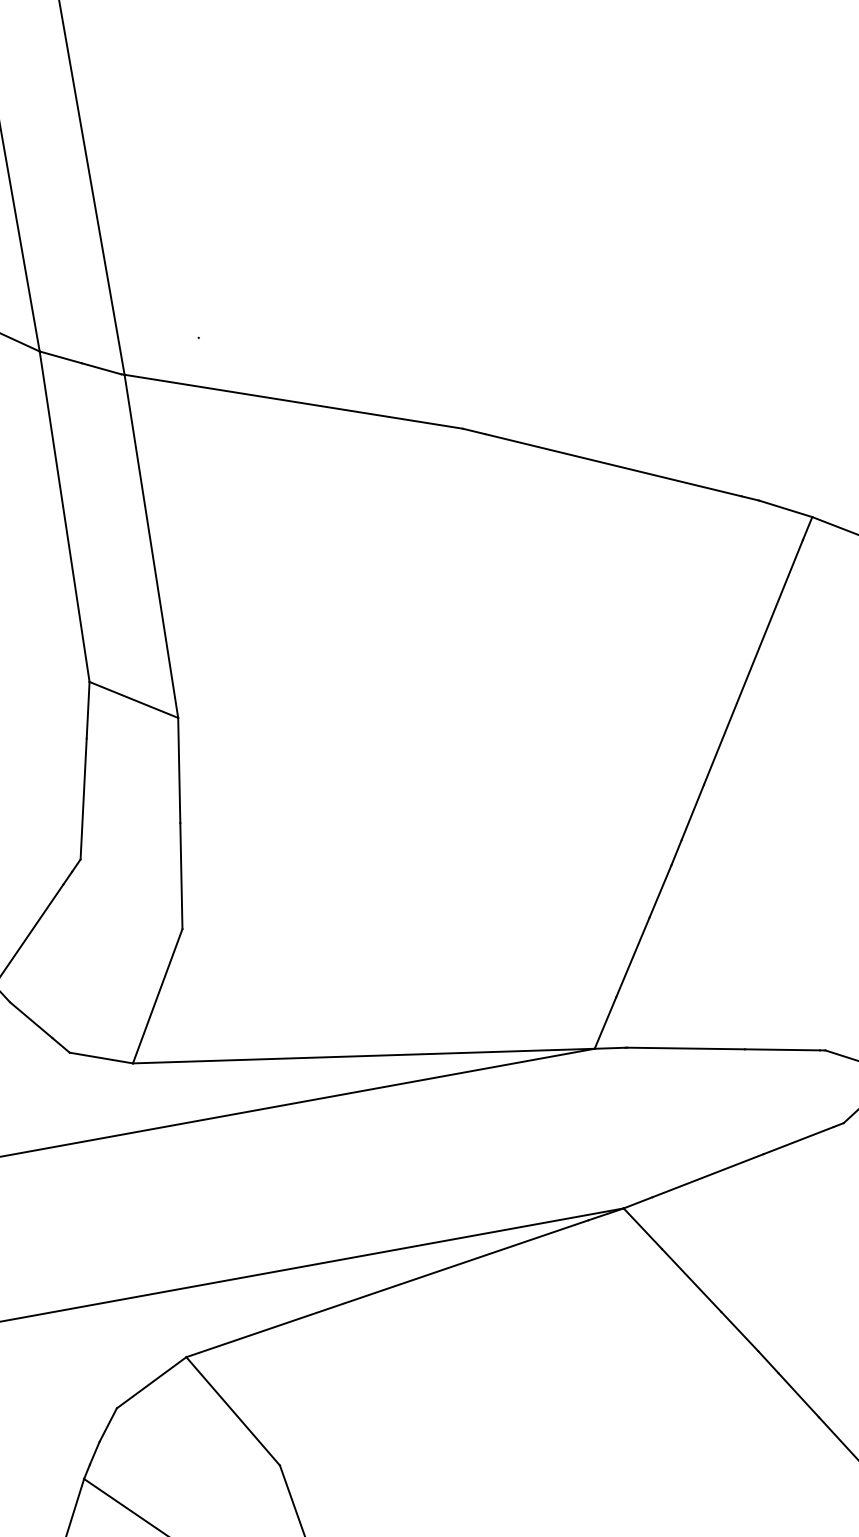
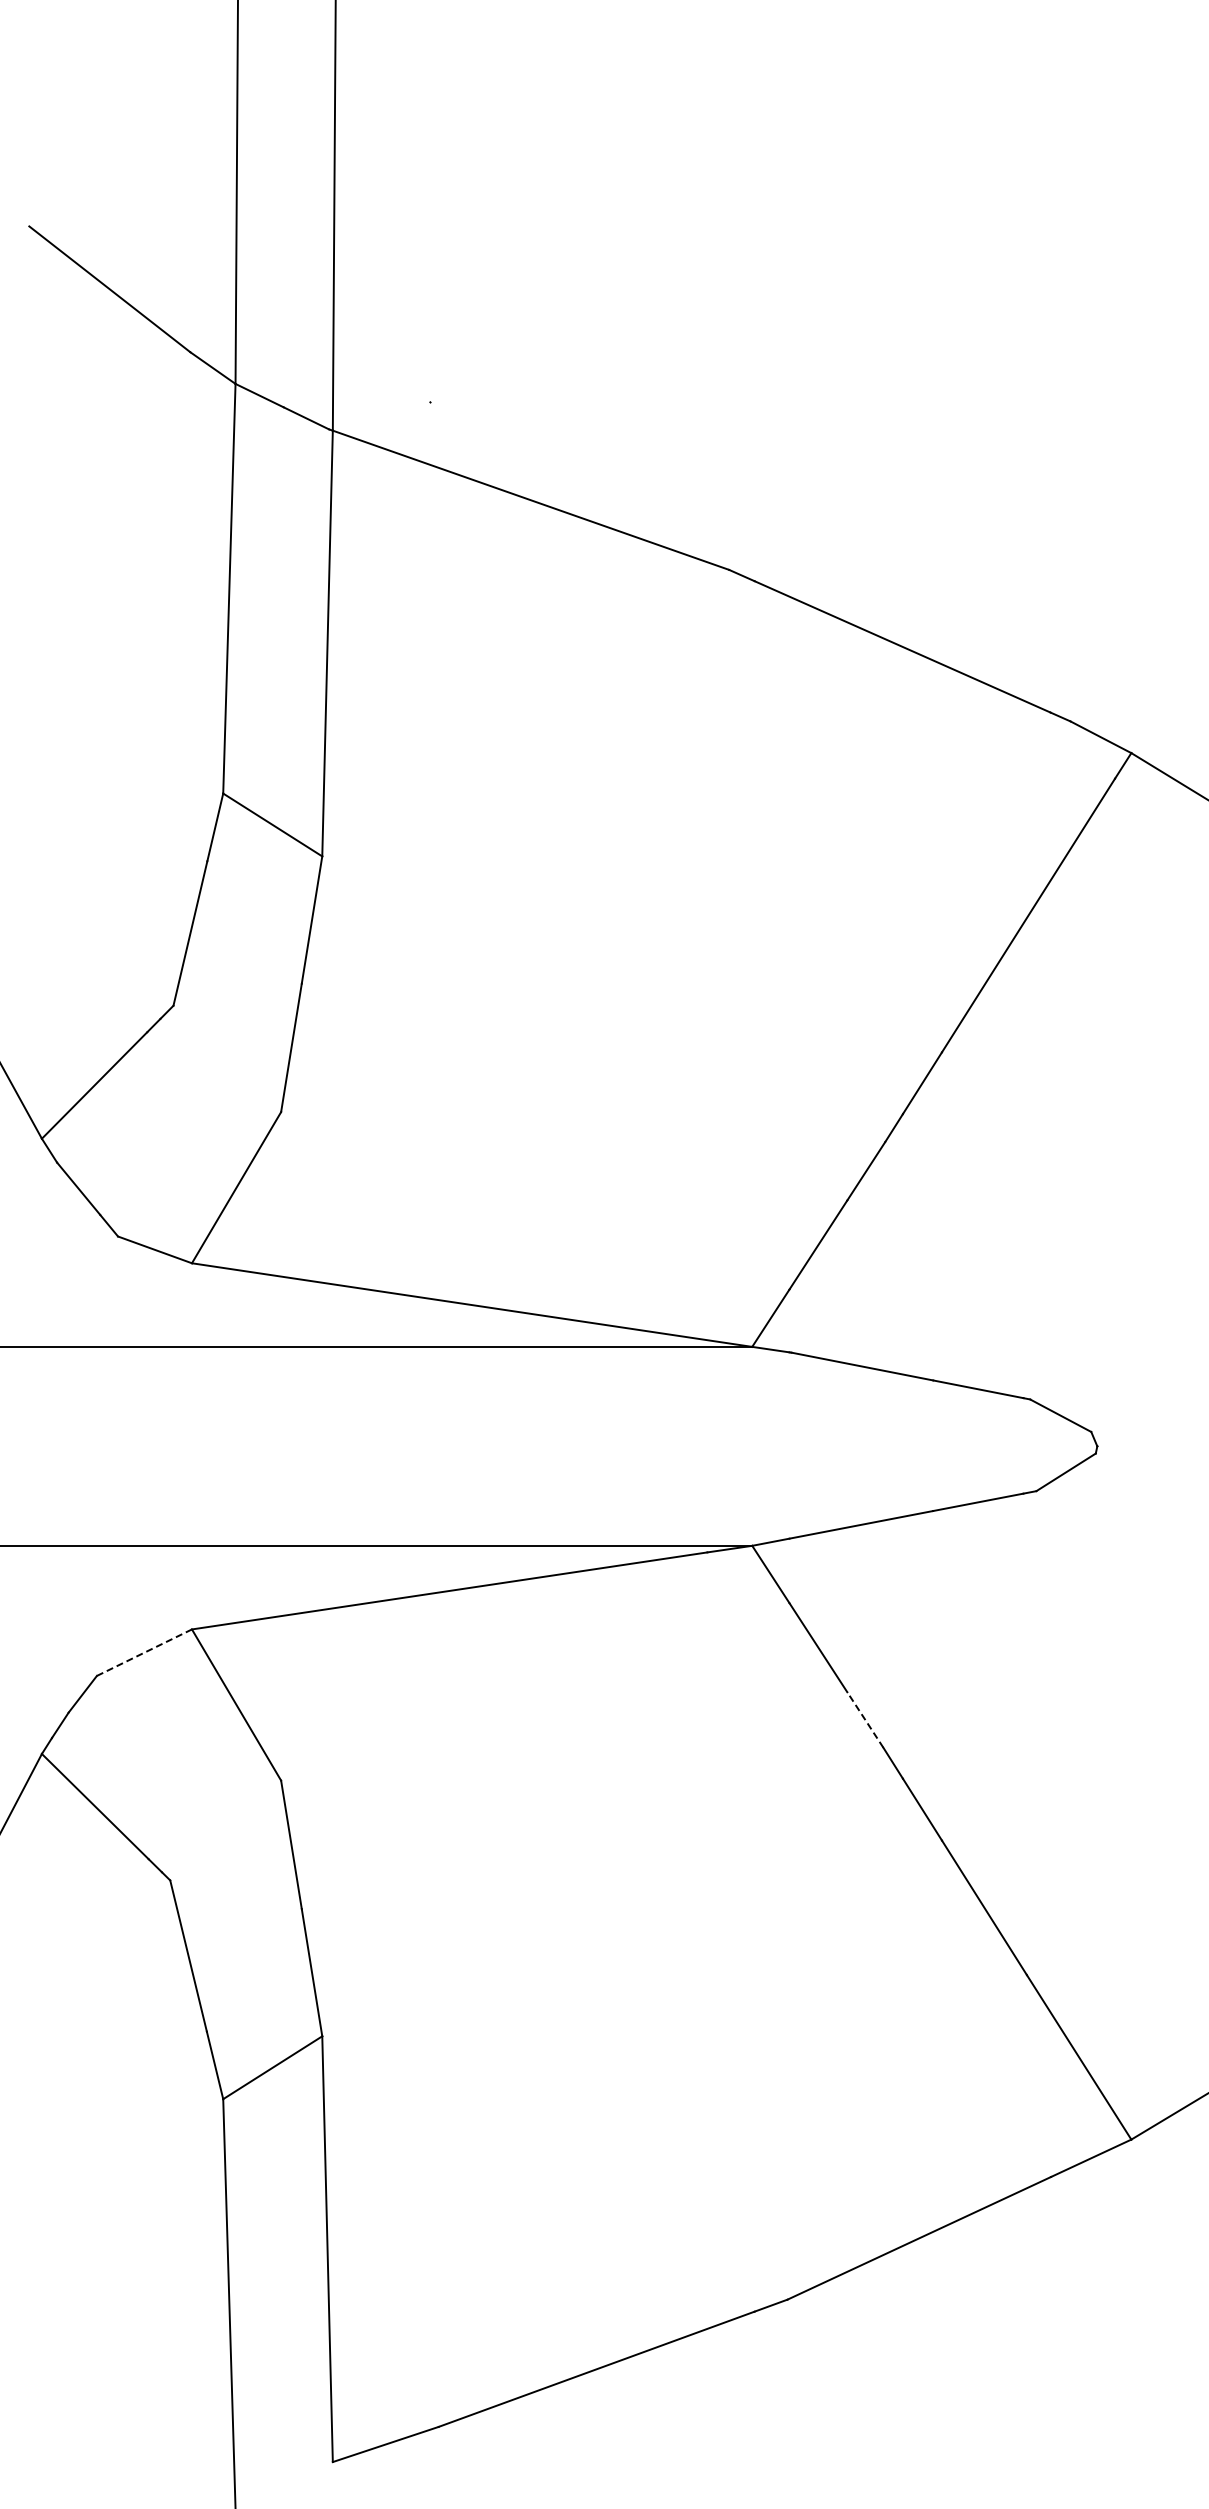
line: (739, 1331) -> (865, 1719), solid -> dashed
line: (151, 1382) -> (144, 1652), solid -> dashed

